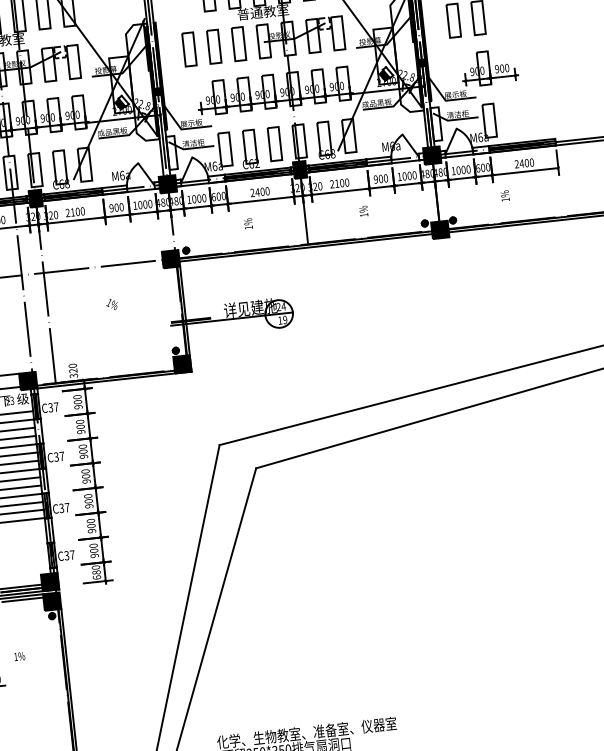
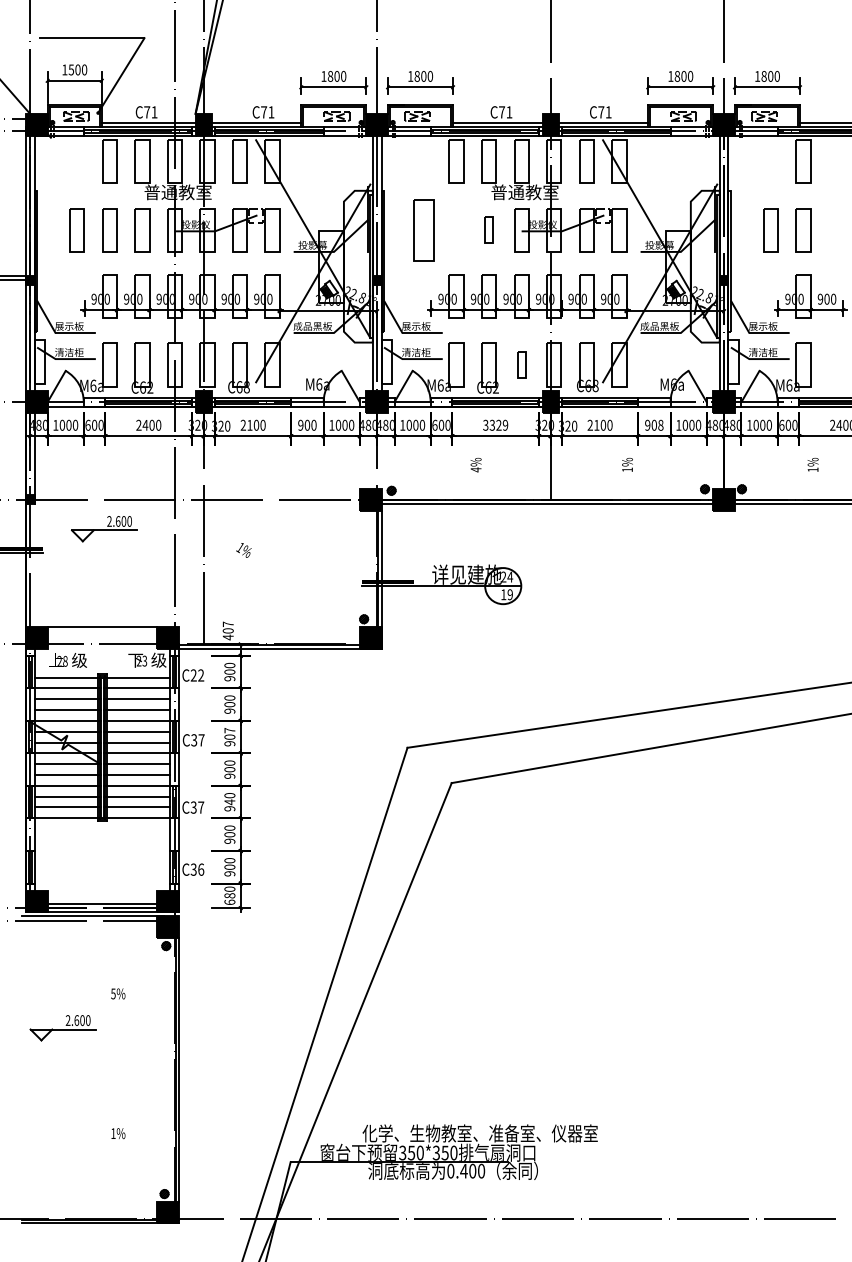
part: (238, 44) -> (488, 230), size x0.6
part: (214, 46) -> (456, 230), removed
part: (188, 49) -> (423, 230), size x1.4
part: (274, 143) -> (521, 364), size x0.6
text: (385, 178) -> (660, 425), 900 -> 908
text: (259, 191) -> (495, 424), 2400 -> 3329
text: (248, 227) -> (475, 469), 1% -> 4%
text: (111, 304) -> (243, 550), moved
text: (72, 370) -> (227, 630), 320 -> 407
text: (53, 407) -> (197, 675), C37 -> C22
text: (82, 446) -> (229, 730), 900 -> 907
text: (88, 501) -> (229, 802), 900 -> 940
text: (72, 554) -> (201, 869), C37 -> C36
text: (15, 656) -> (113, 993), 1% -> 5%

